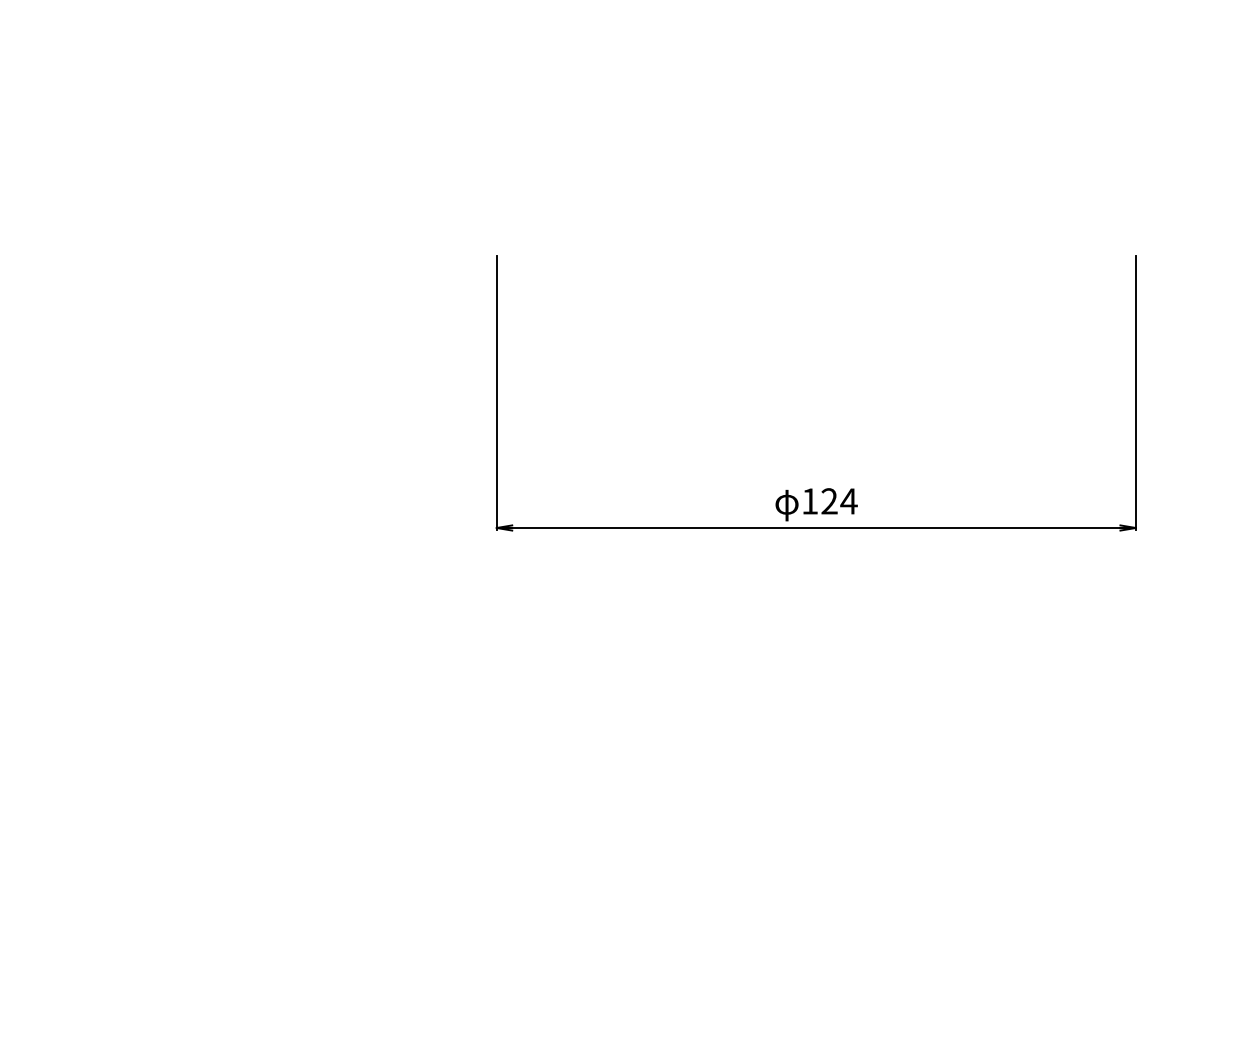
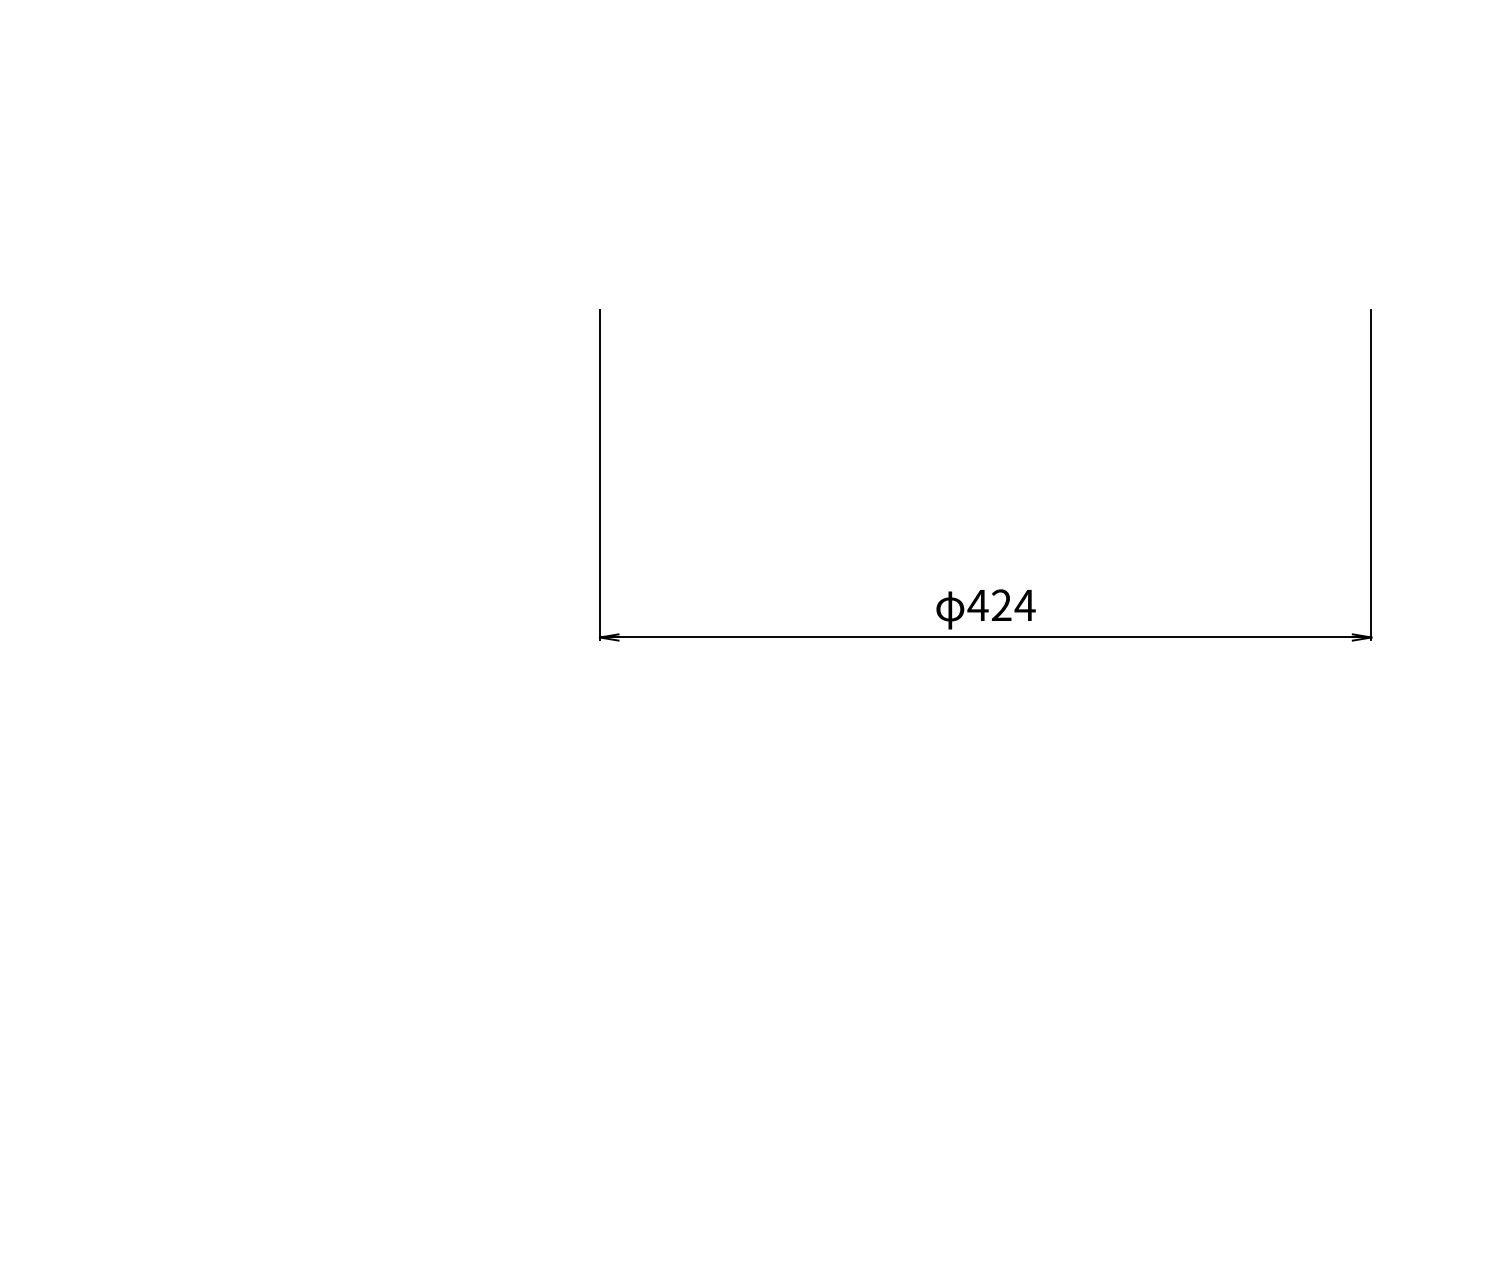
text: (809, 501) -> (977, 605), 124 -> 424

